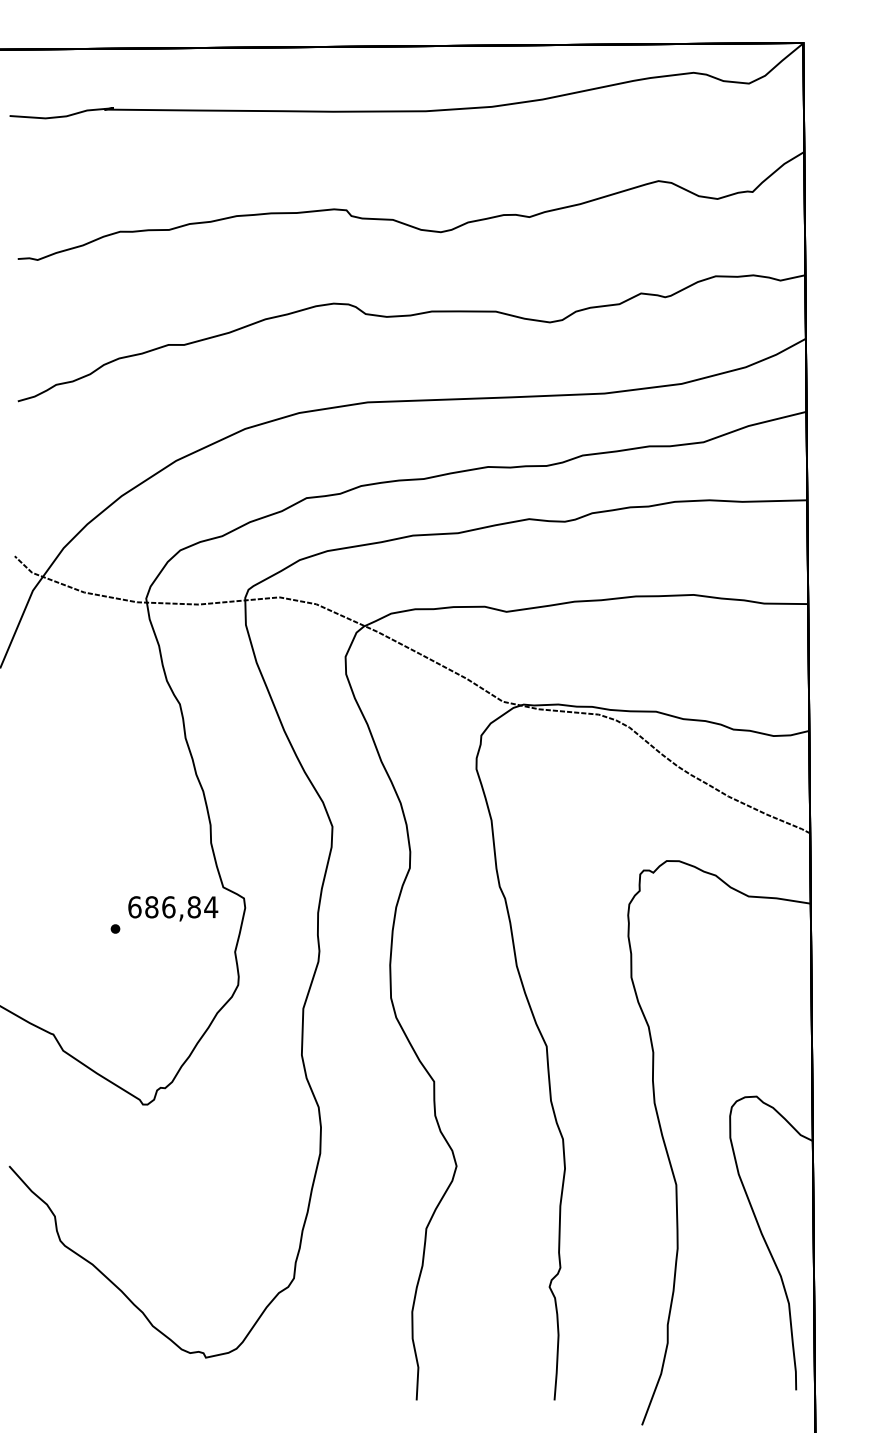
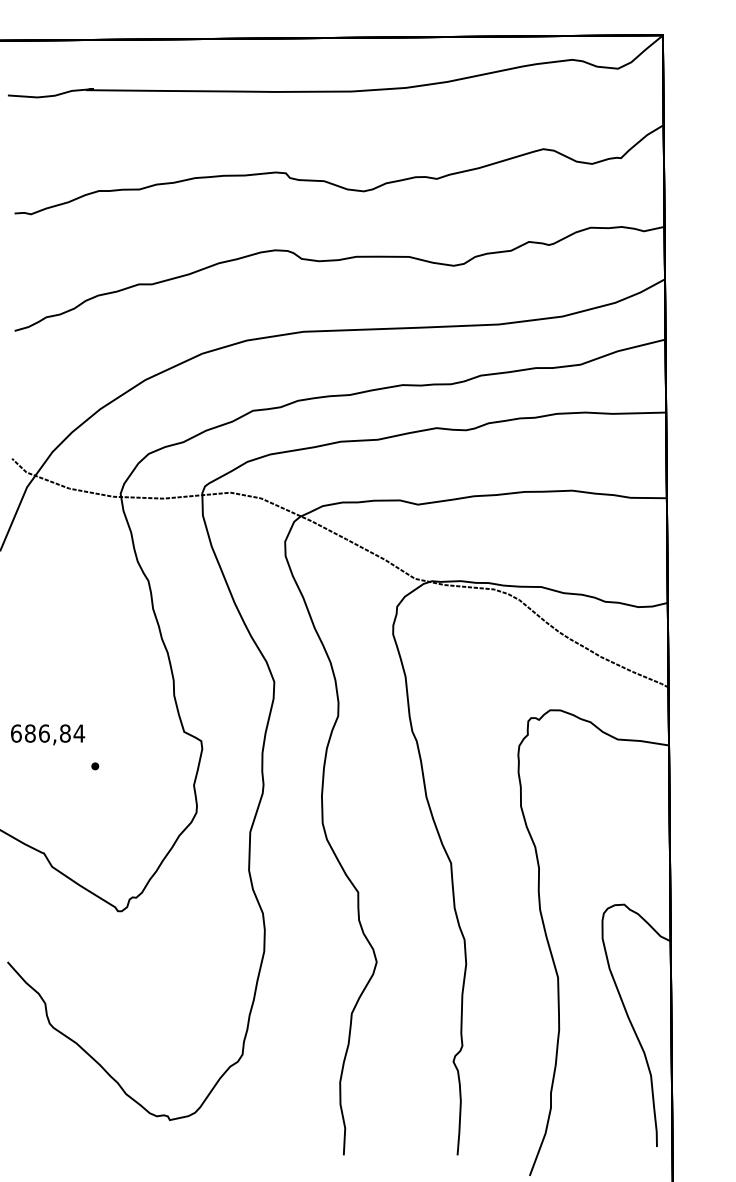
text: (173, 908) -> (48, 734), moved

